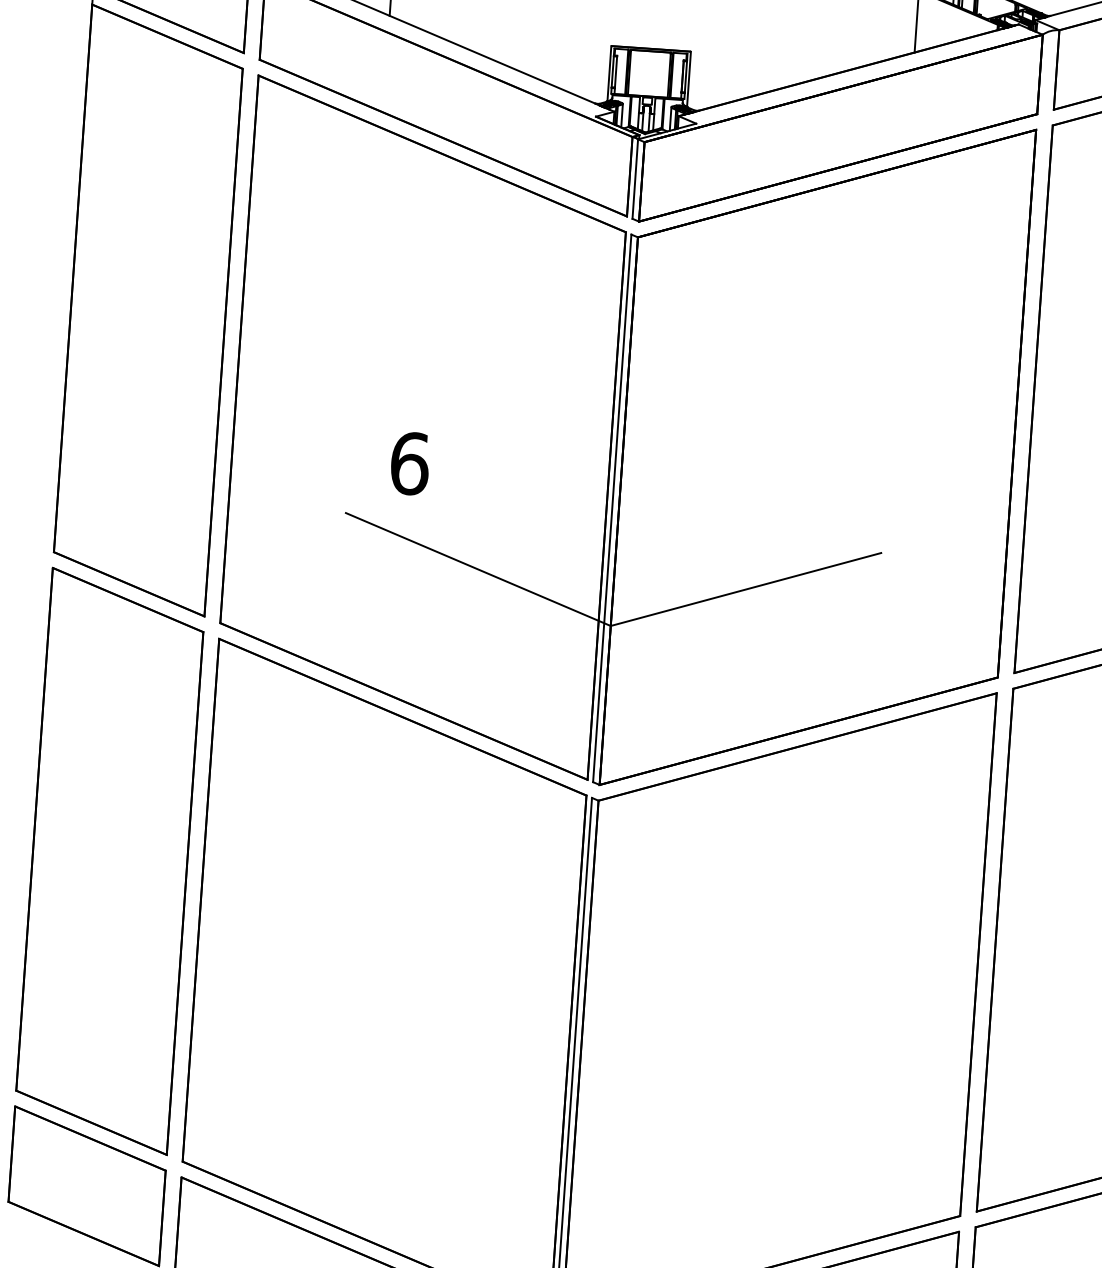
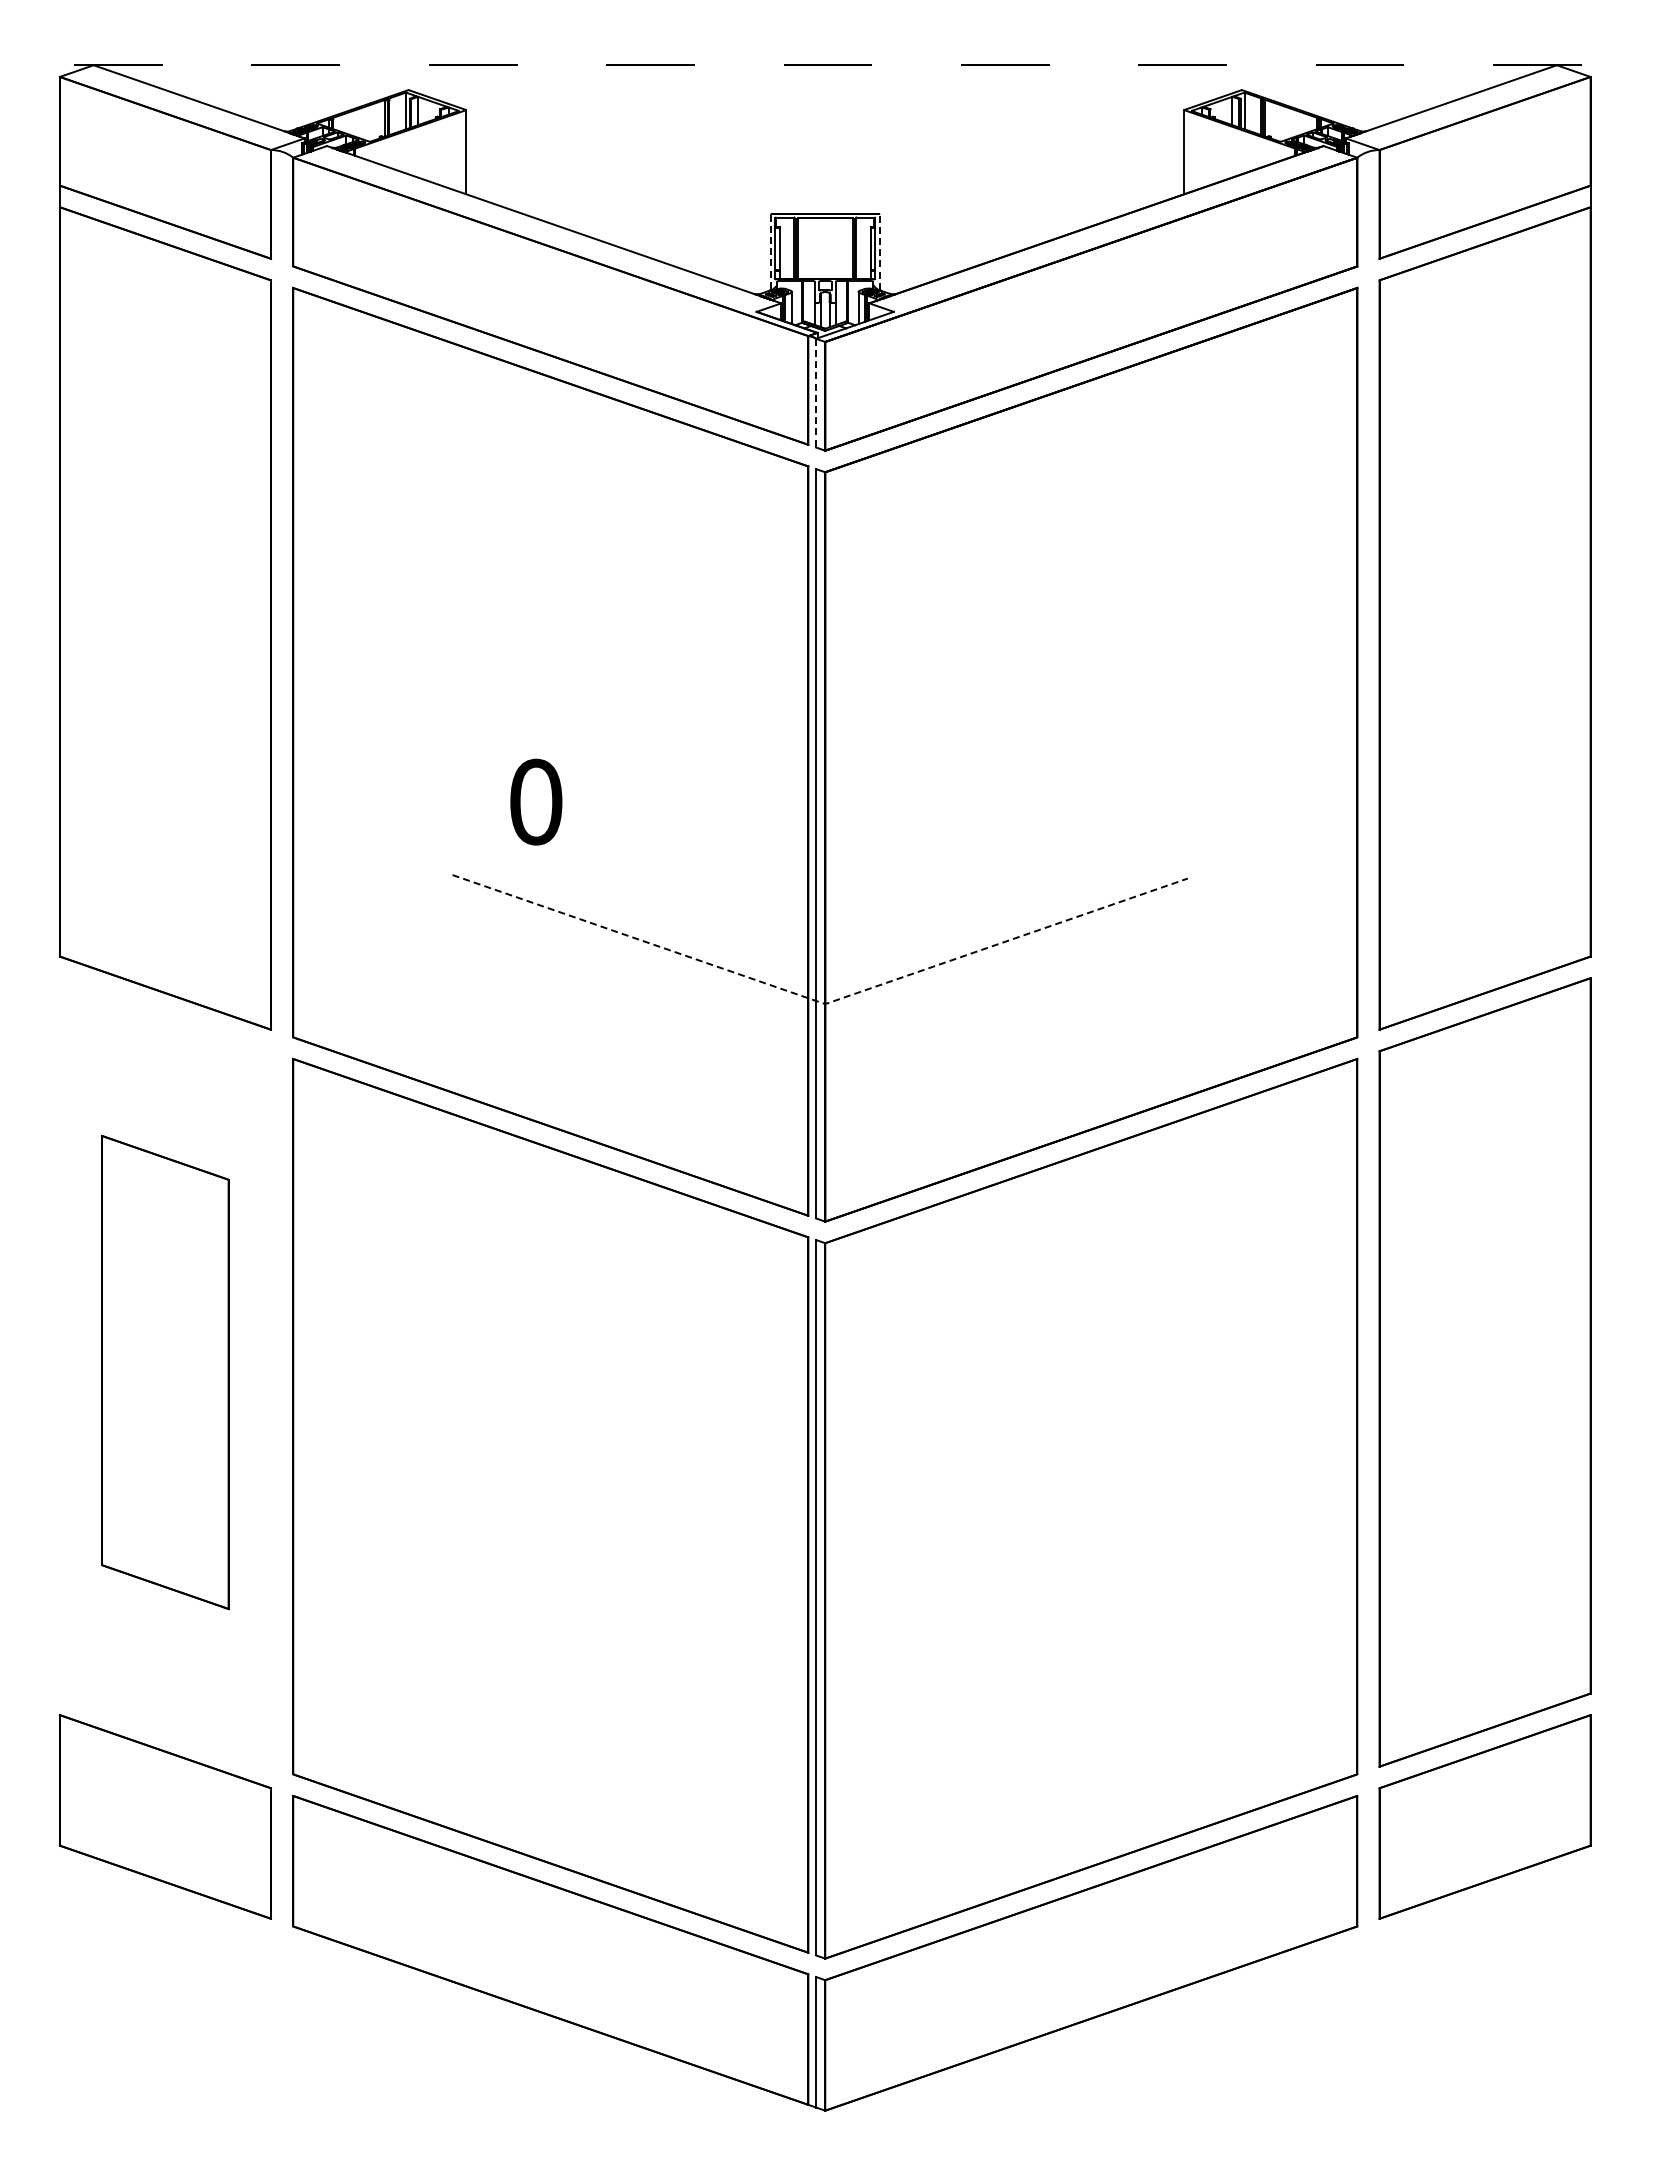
line: (609, 73) -> (770, 252), solid -> dashed
line: (688, 79) -> (879, 252), solid -> dashed
line: (635, 179) -> (816, 393), solid -> dashed
text: (410, 463) -> (536, 801), 6 -> 0
line: (607, 624) -> (820, 1002), solid -> dashed
part: (109, 861) -> (164, 1372), size x0.6

